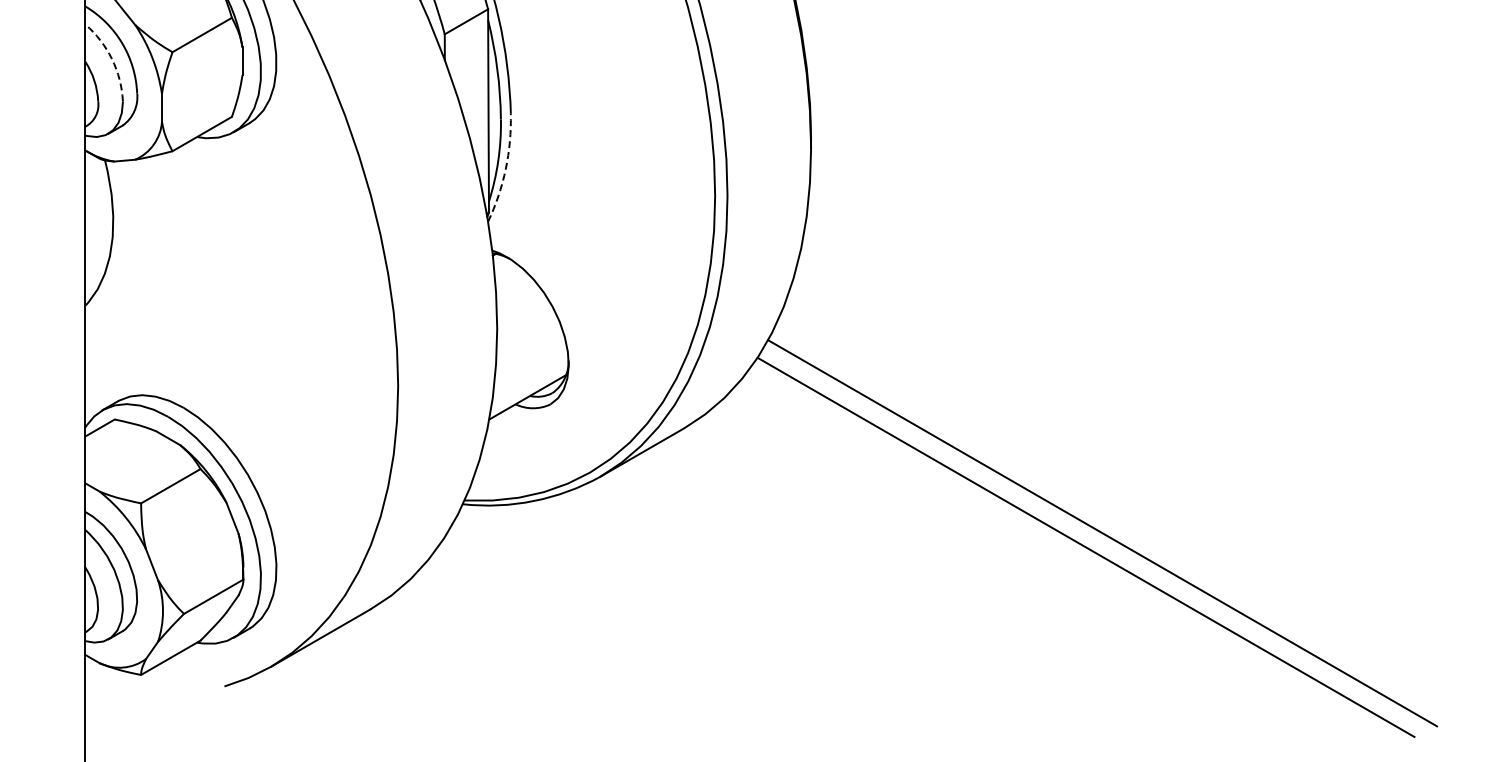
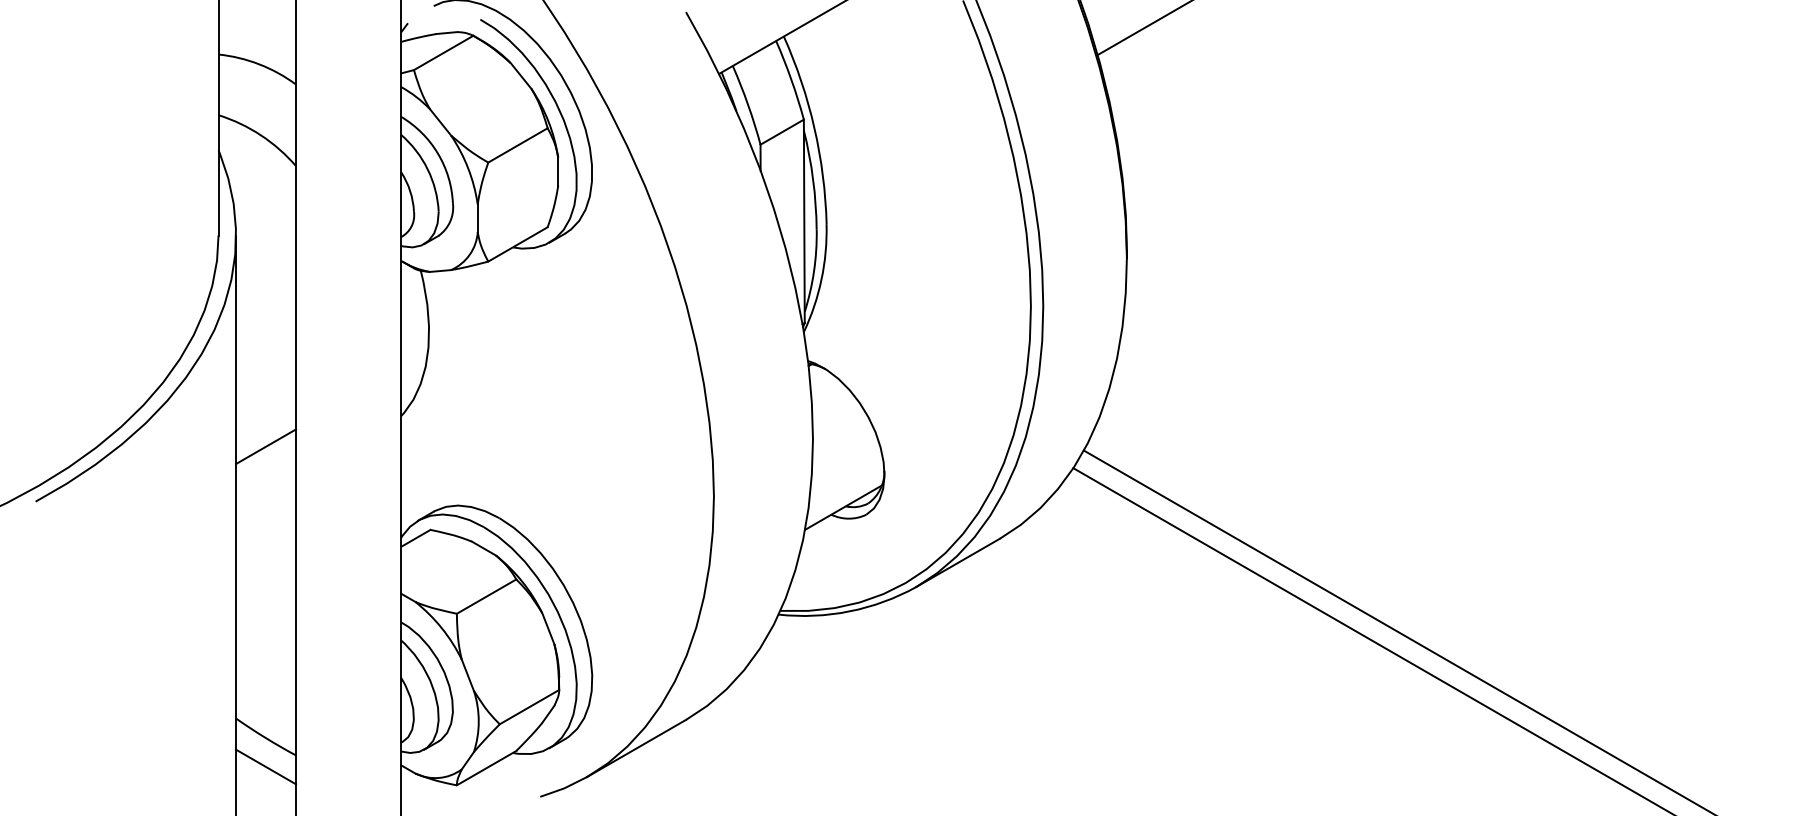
arc: (111, 59) -> (427, 169), dashed -> solid
arc: (505, 169) -> (821, 279), dashed -> solid

